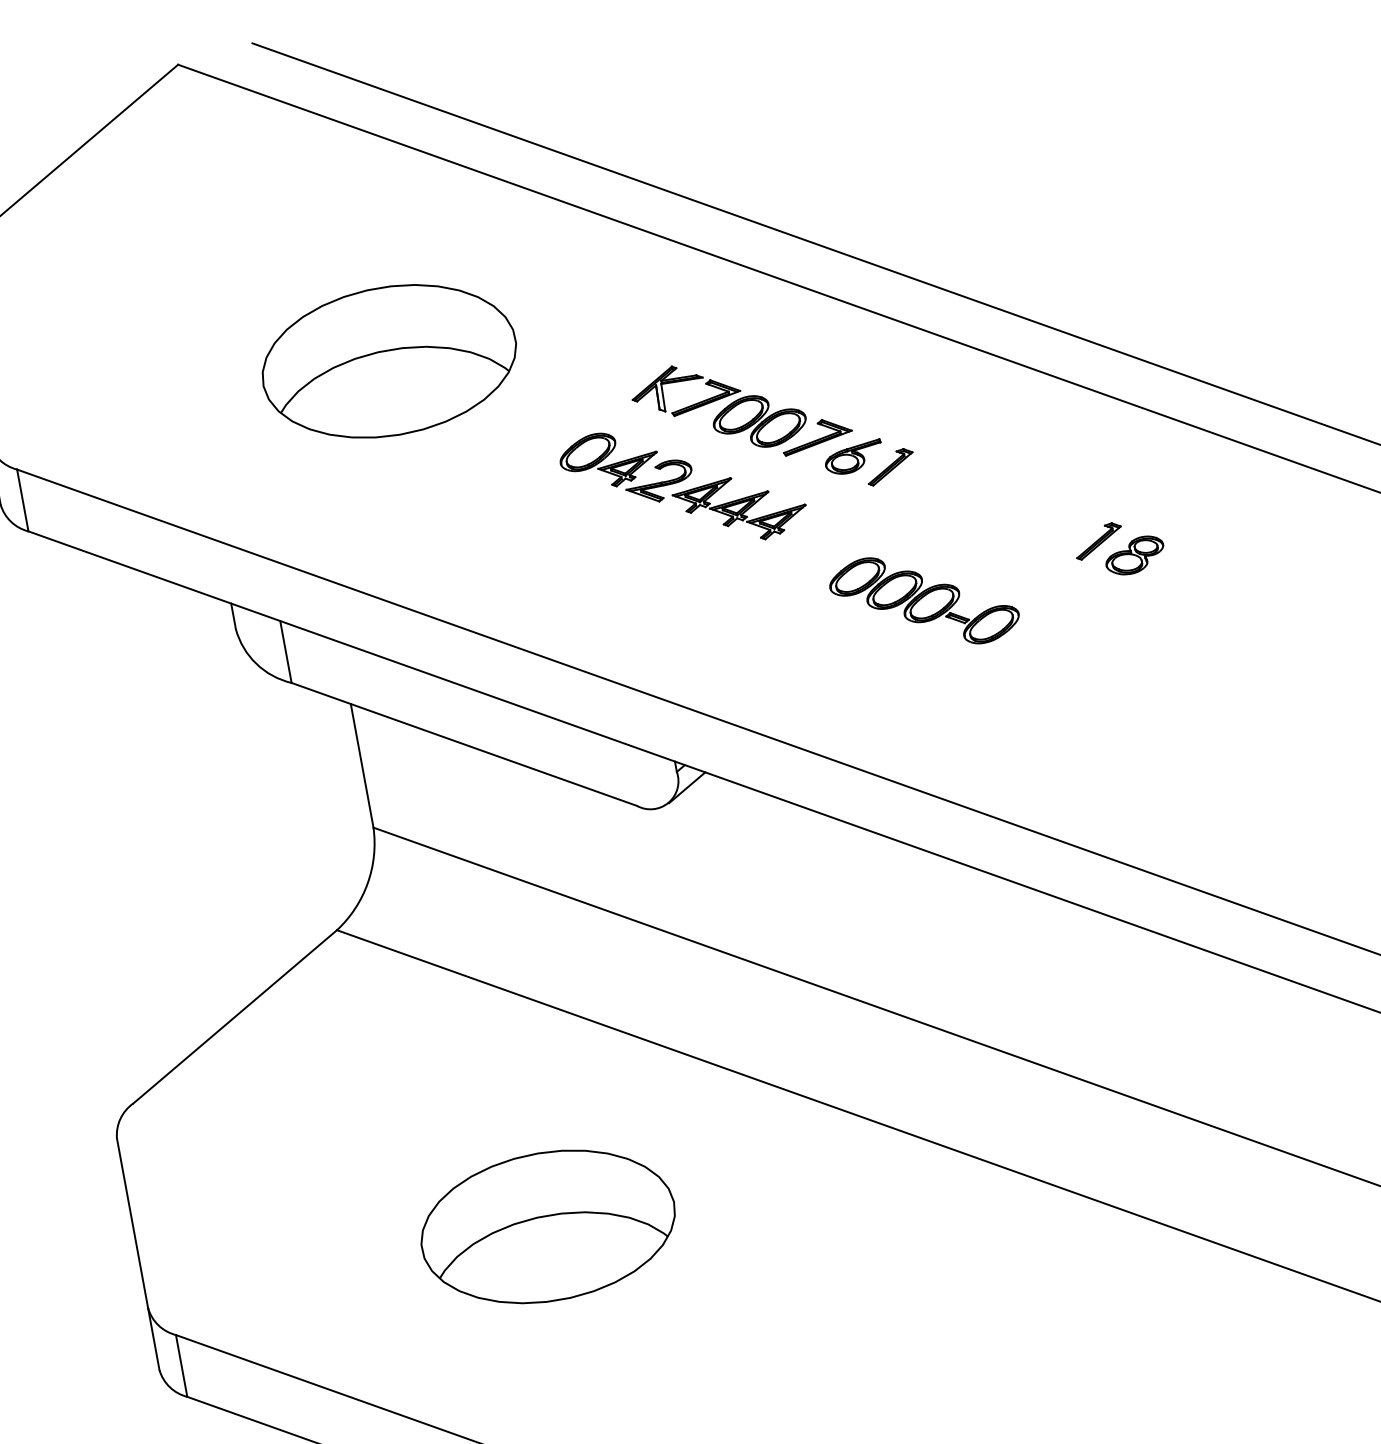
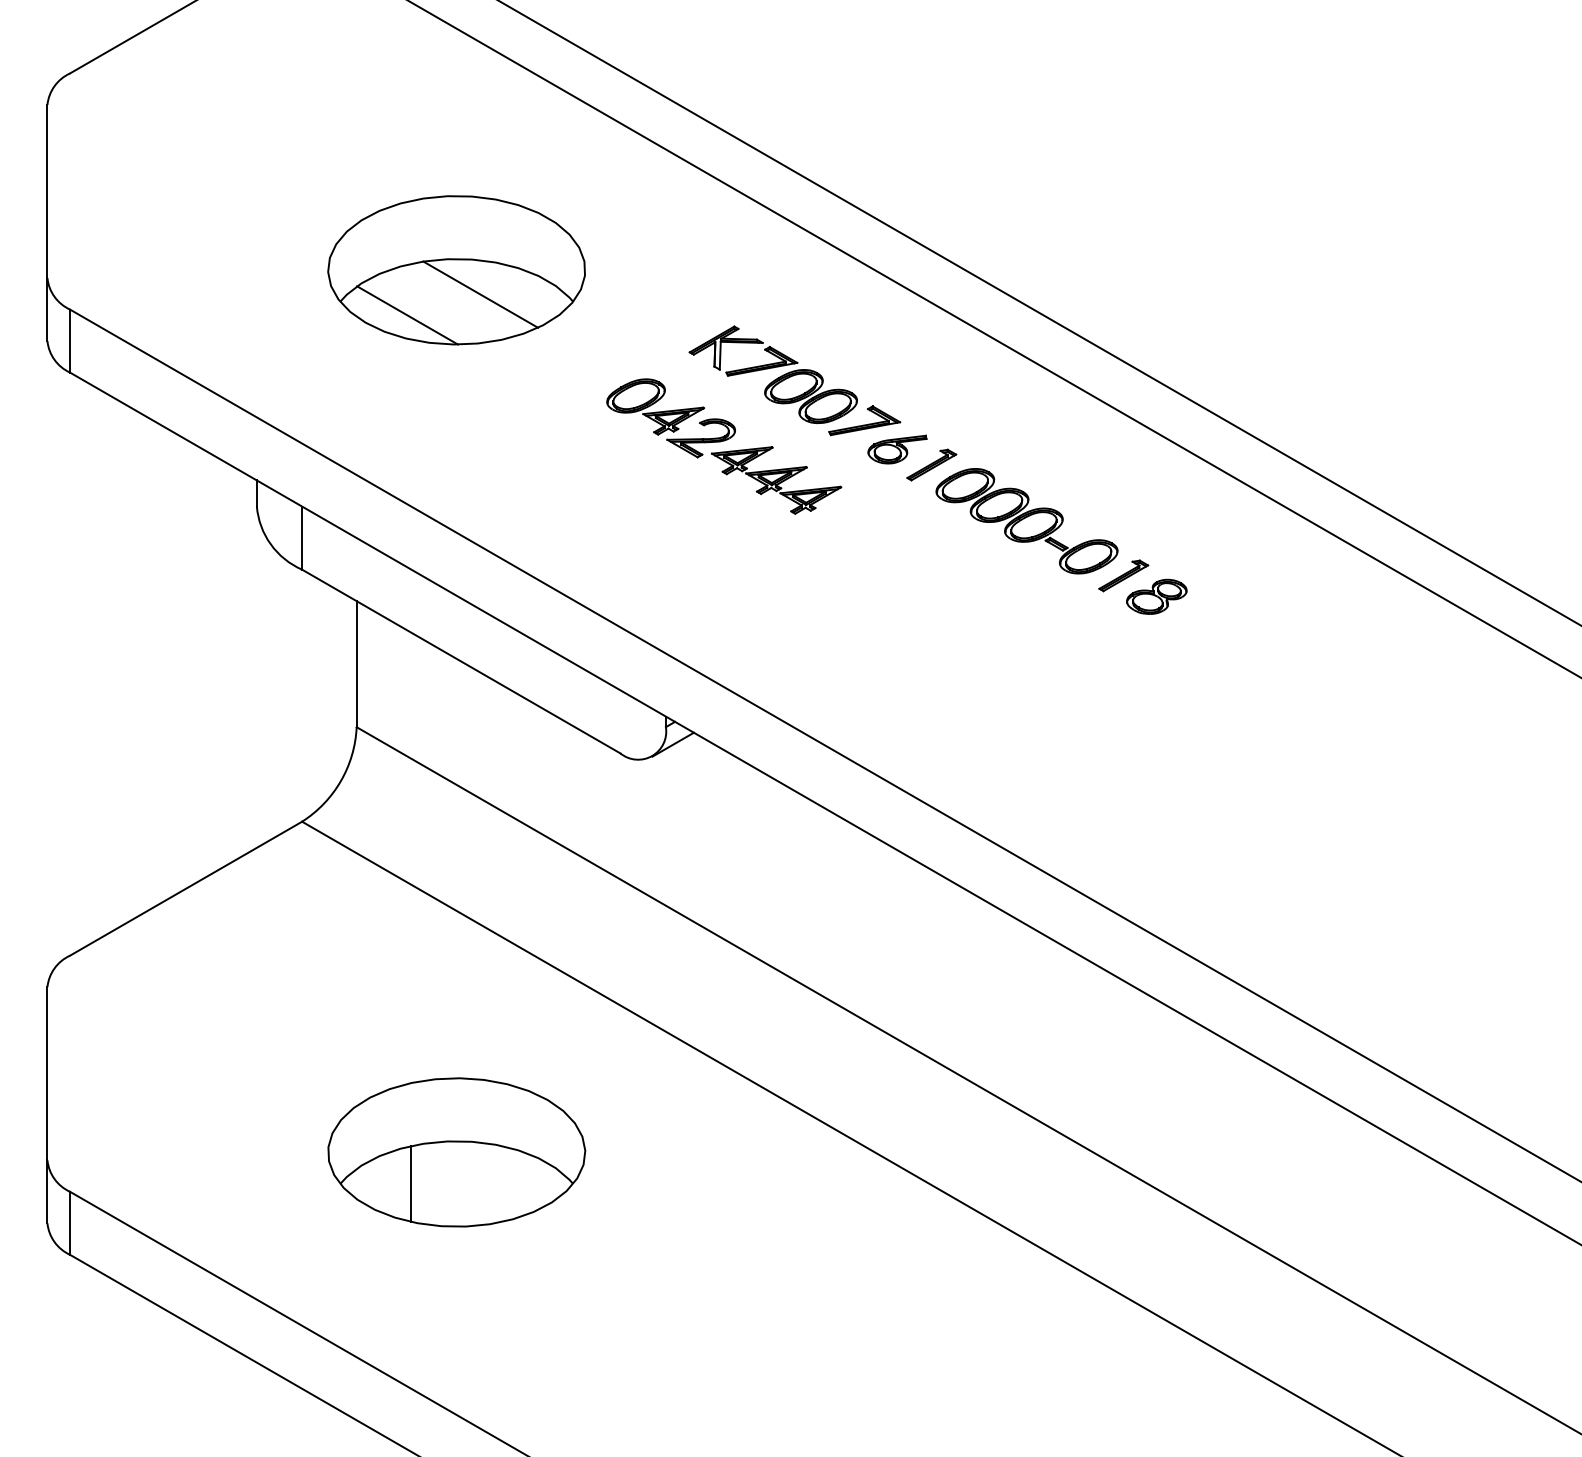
line: (417, 380) -> (480, 294), added
line: (349, 414) -> (407, 315), added
part: (923, 601) -> (1026, 521), moved
line: (509, 1265) -> (411, 1183), added

